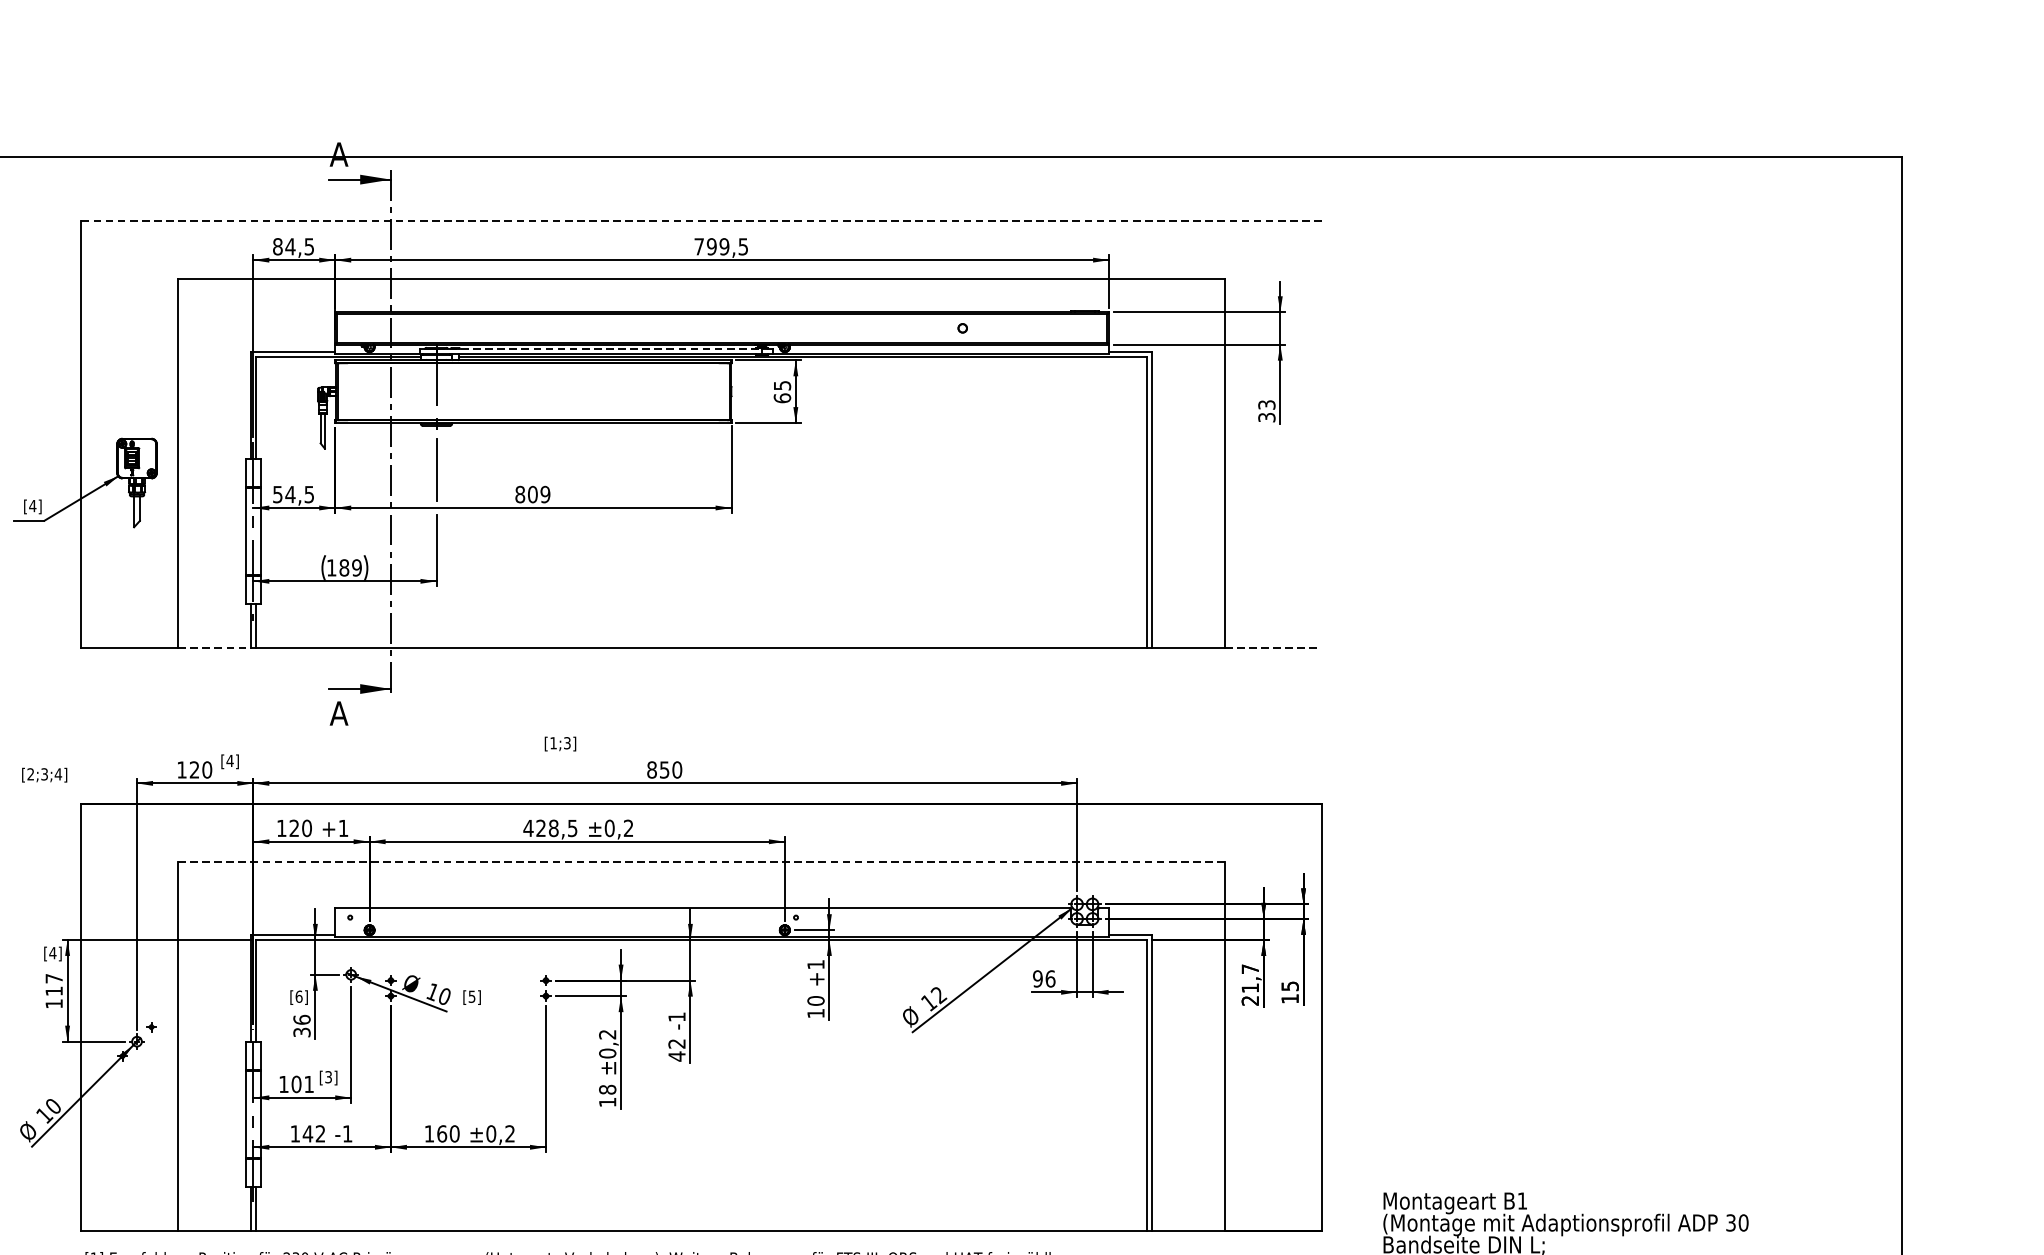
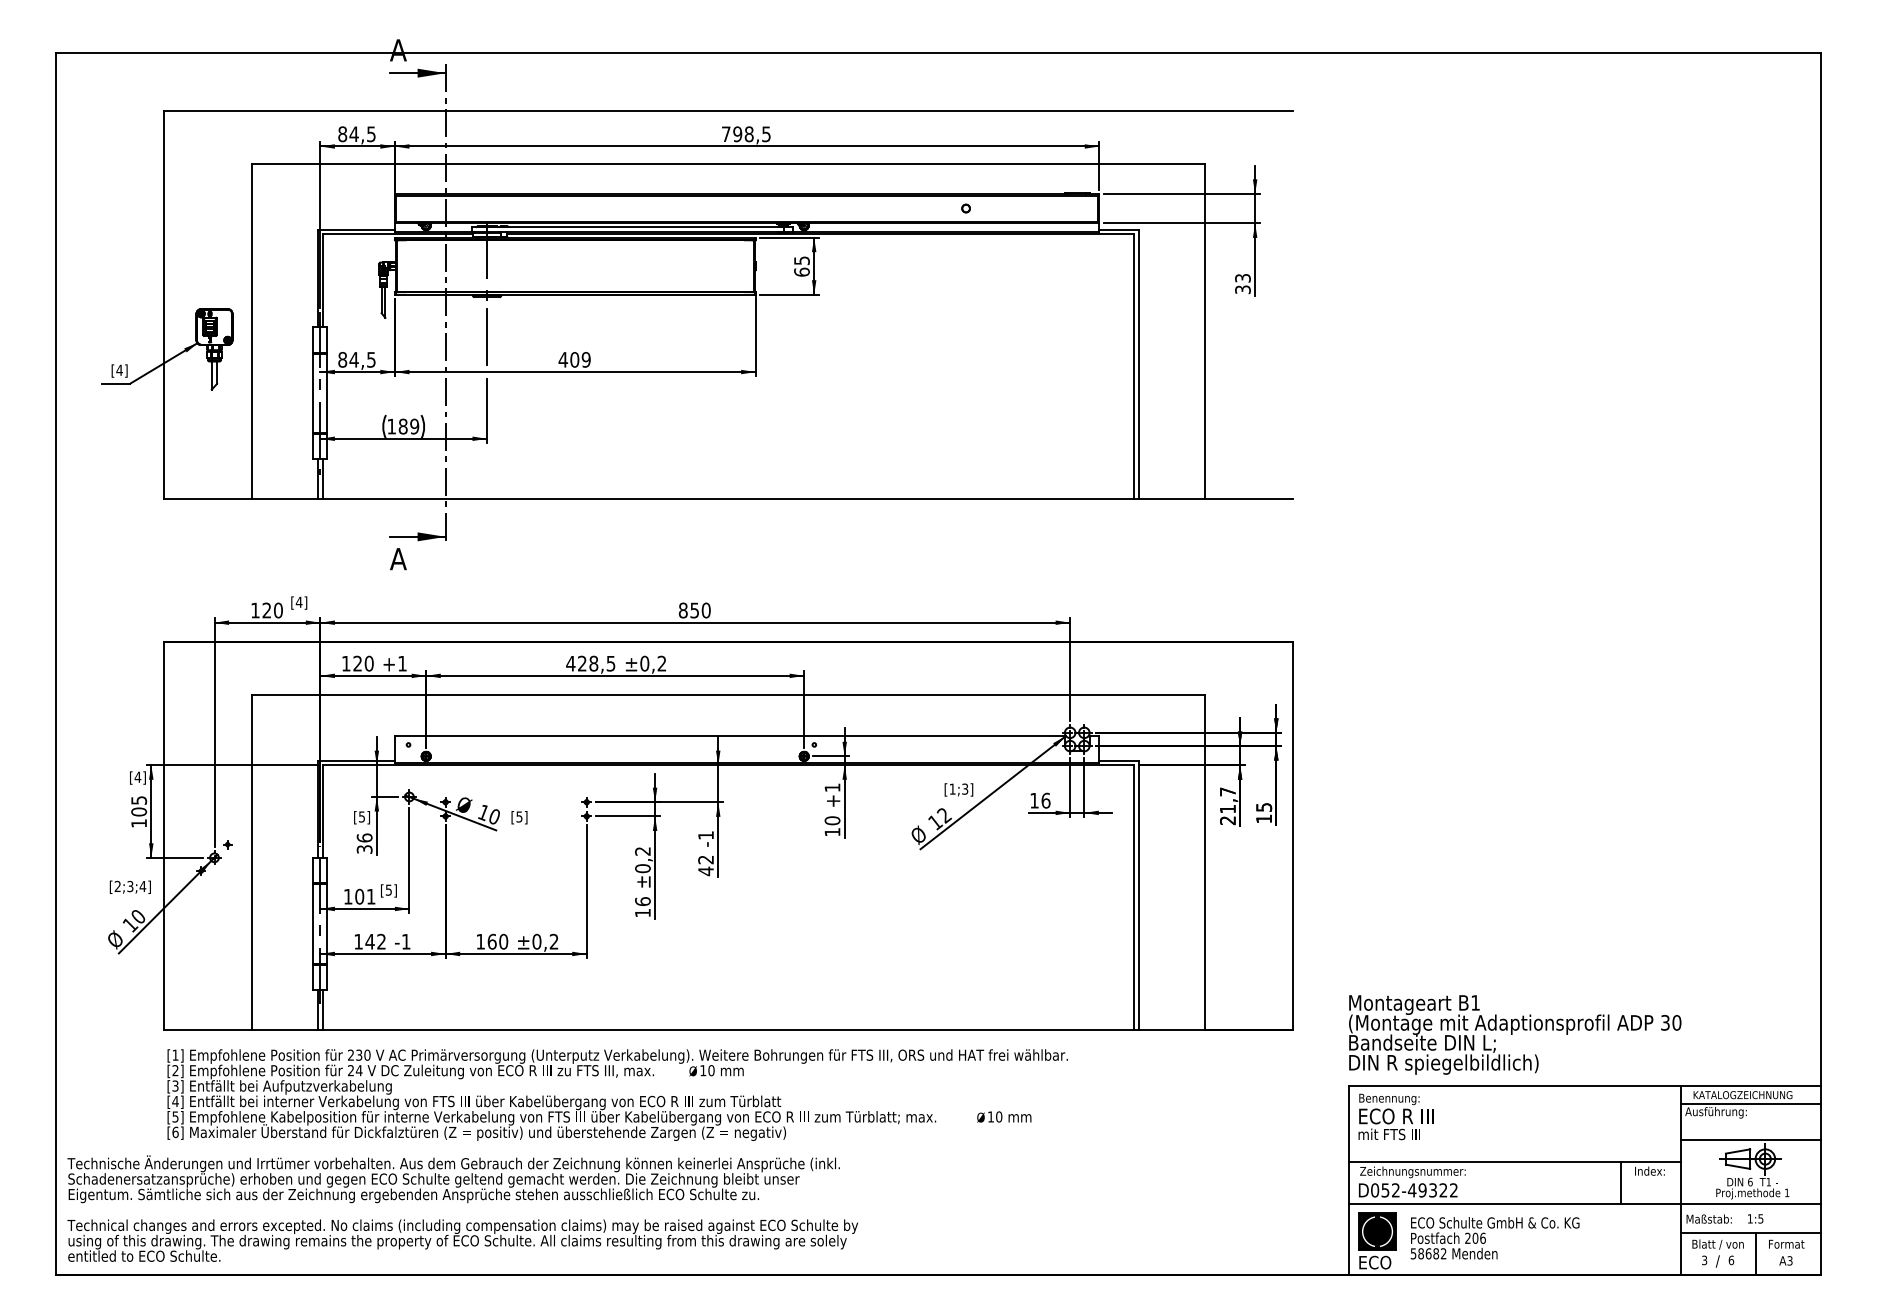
line: (701, 220) -> (728, 110), dashed -> solid
text: (723, 247) -> (748, 134), 799,5 -> 798,5
line: (600, 349) -> (636, 227), dashed -> solid
text: (277, 494) -> (342, 359), 54,5 -> 84,5
text: (519, 494) -> (562, 359), 809 -> 409
line: (215, 647) -> (285, 499), dashed -> solid
line: (1274, 647) -> (1249, 499), dashed -> solid
text: (559, 743) -> (958, 789), moved
text: (43, 774) -> (129, 886), moved
line: (700, 862) -> (727, 694), dashed -> solid
text: (1037, 978) -> (1034, 800), 96 -> 16
text: (54, 985) -> (139, 806), 117 -> 105
text: (298, 996) -> (361, 816), [6] -> [5]
text: (328, 1076) -> (388, 889), [3] -> [5]
text: (607, 1089) -> (642, 901), 18 -> 16

